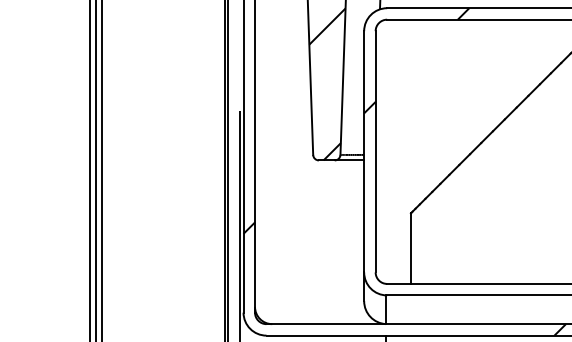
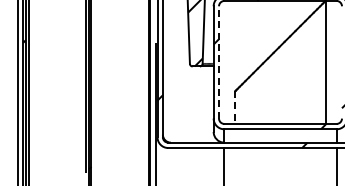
line: (376, 149) -> (219, 61), solid -> dashed
line: (411, 250) -> (235, 108), solid -> dashed

